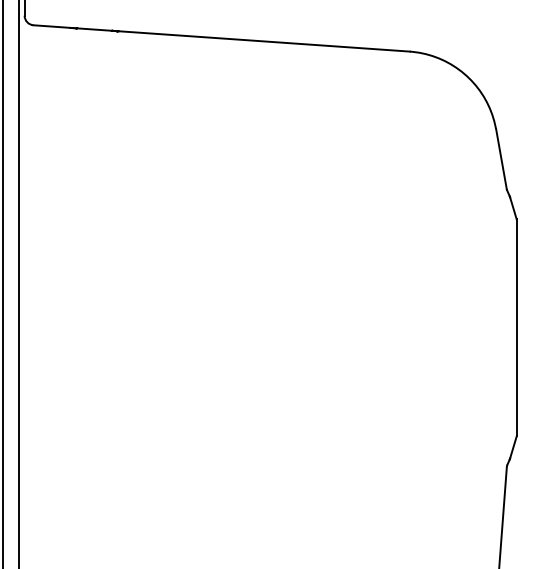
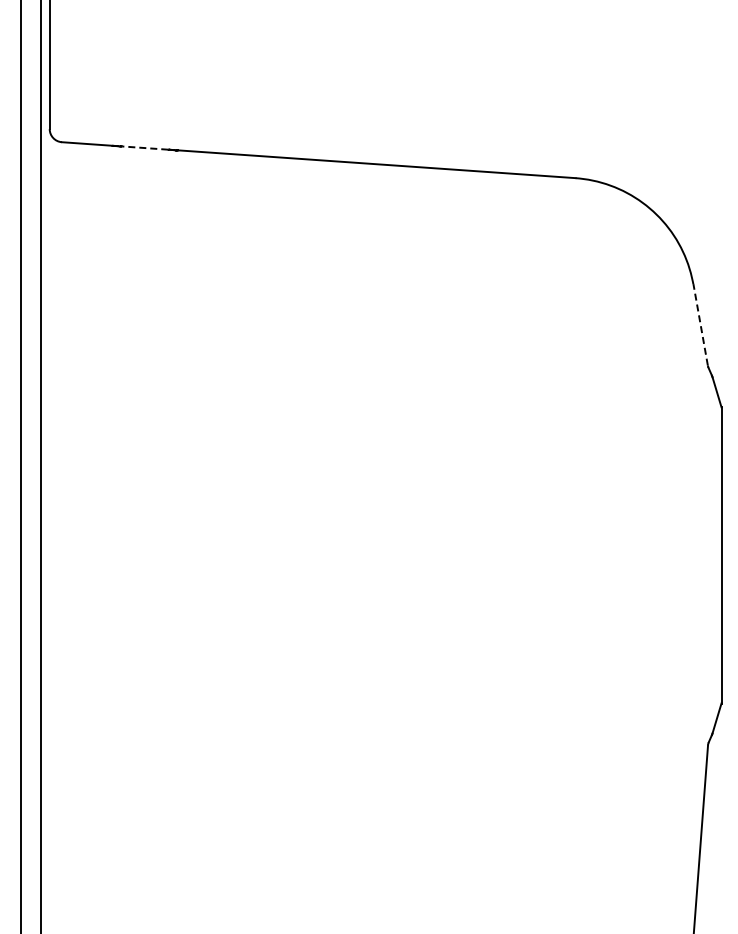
line: (94, 29) -> (144, 148), solid -> dashed
line: (501, 158) -> (700, 324), solid -> dashed

